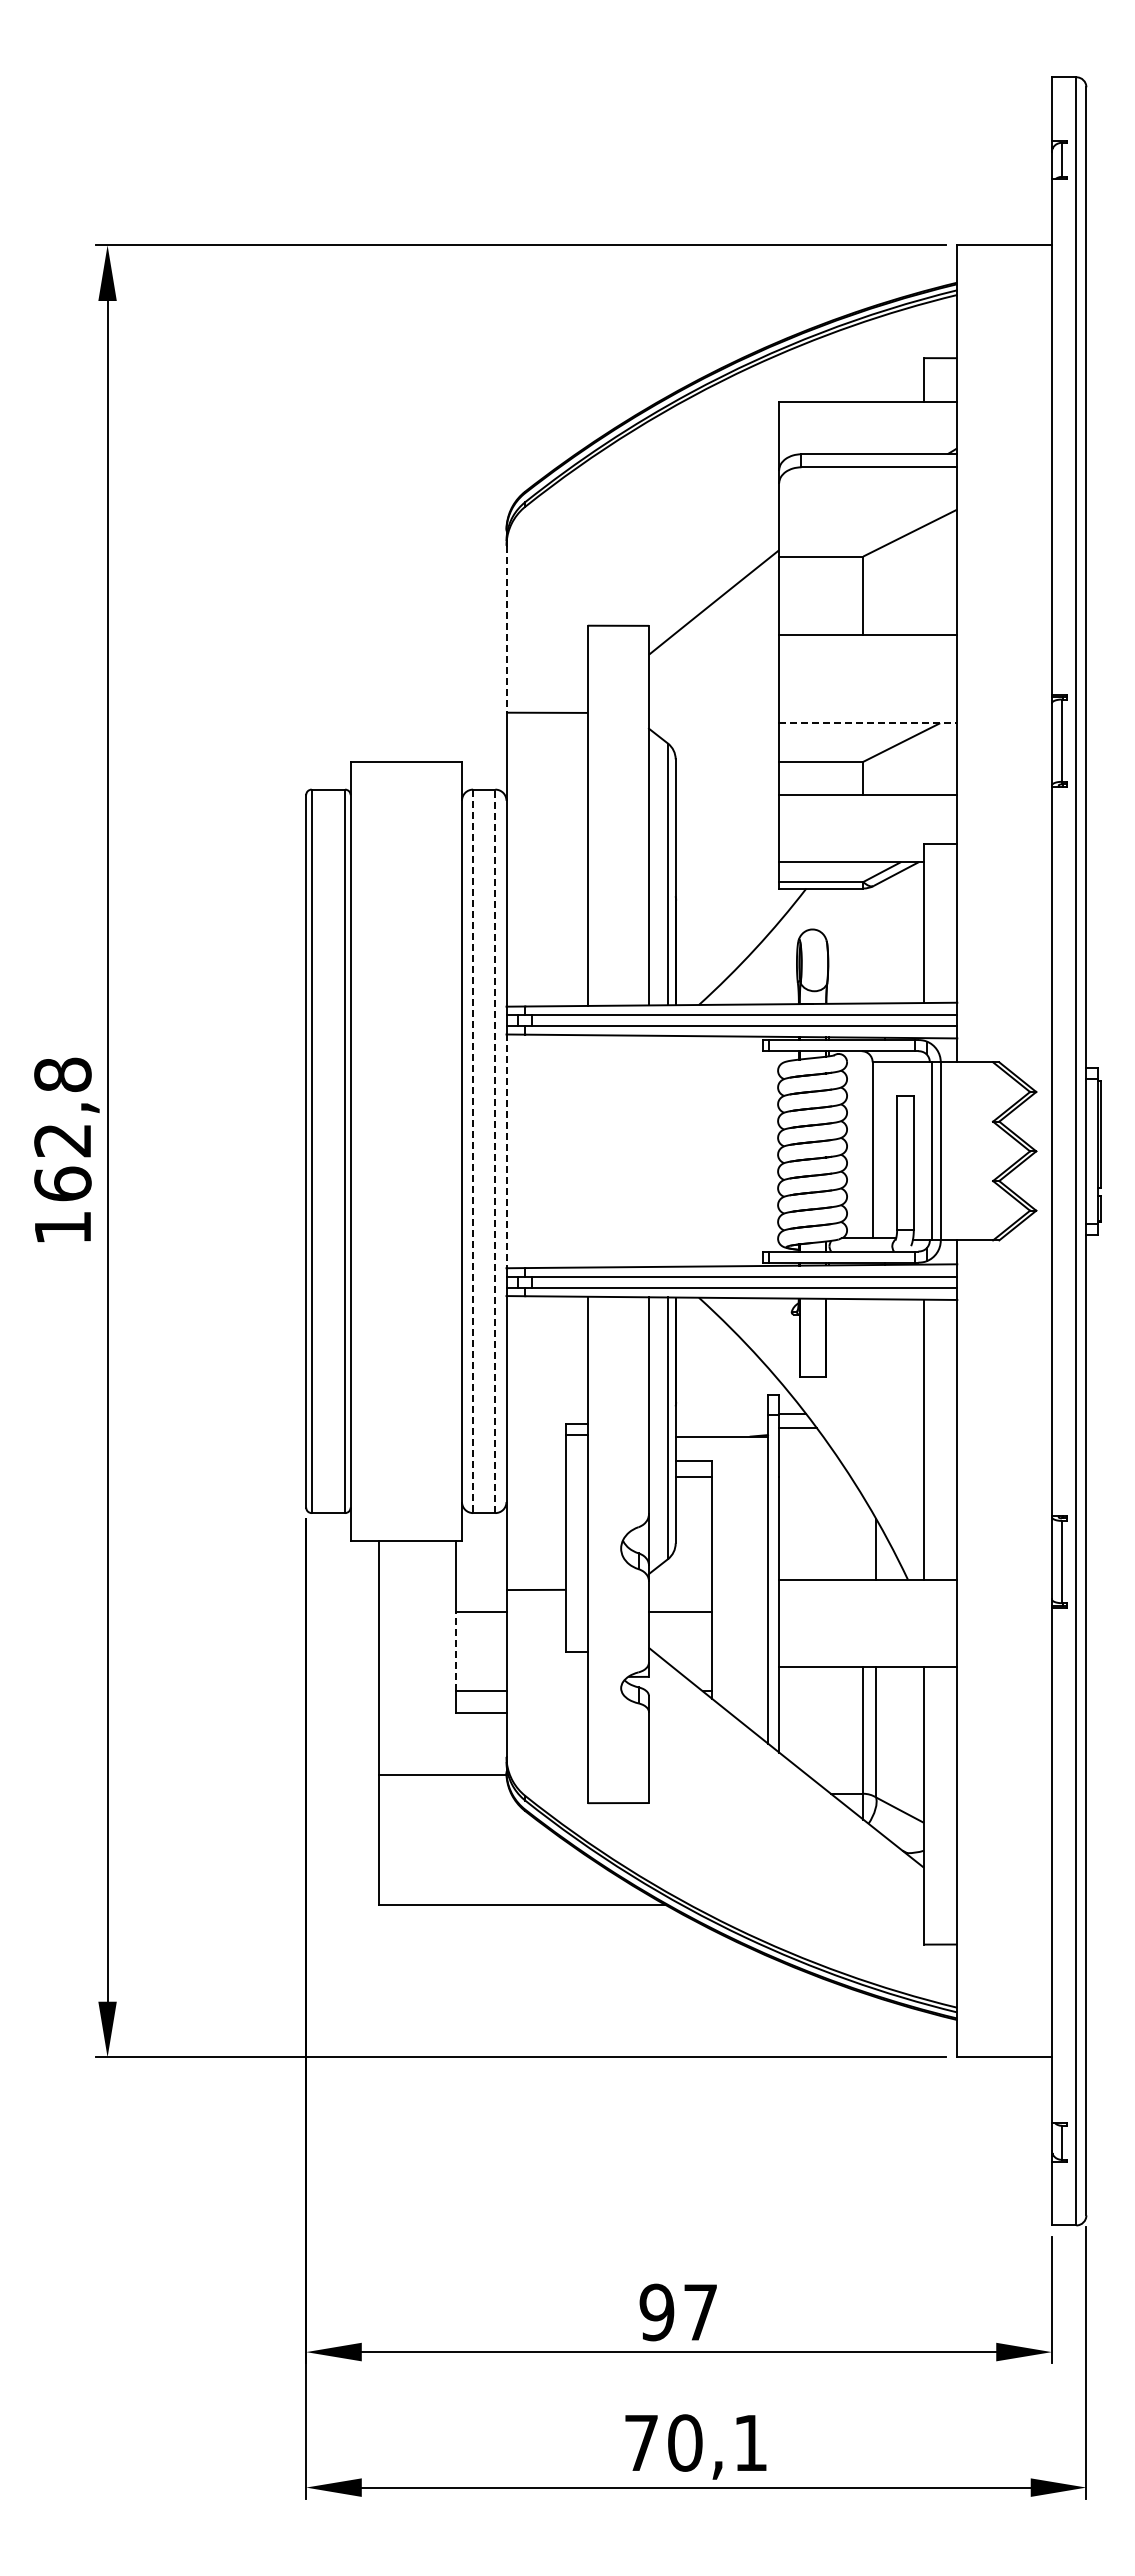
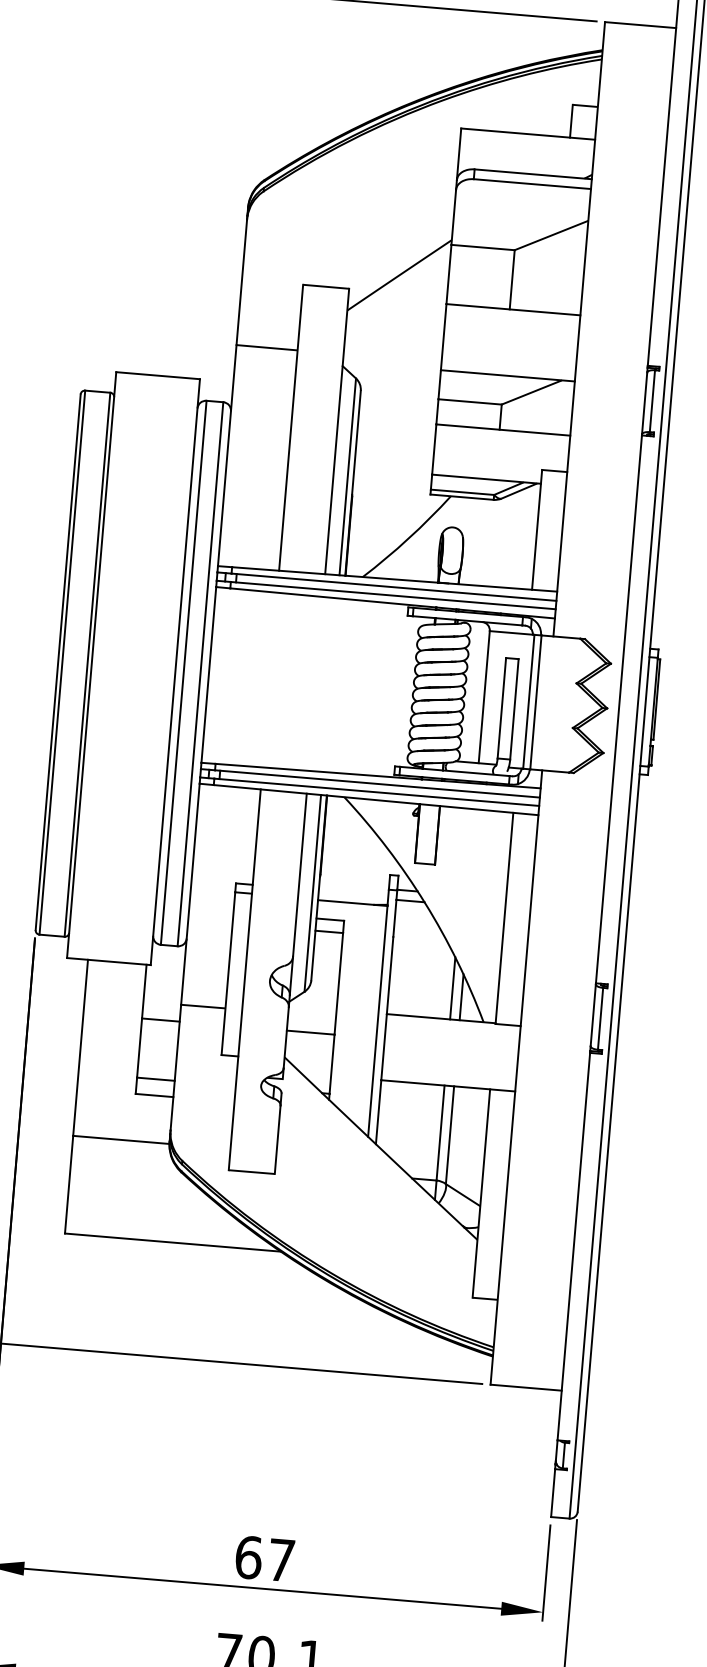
line: (506, 629) -> (241, 282), dashed -> solid
line: (868, 723) -> (508, 376), dashed -> solid
line: (473, 1151) -> (184, 672), dashed -> solid
line: (495, 1151) -> (200, 674), dashed -> solid
line: (506, 1151) -> (208, 675), dashed -> solid
line: (863, 1537) -> (452, 987), added
line: (456, 1651) -> (139, 1047), dashed -> solid
text: (656, 2312) -> (248, 1557), 97 -> 67

